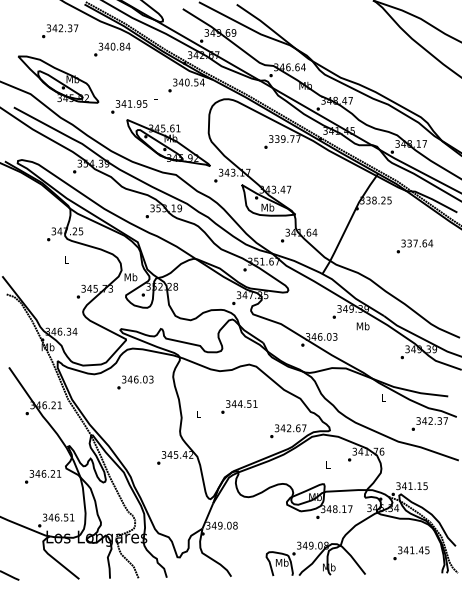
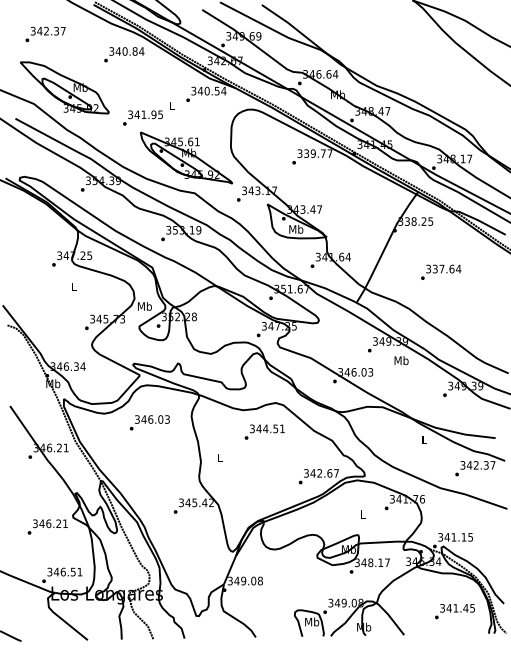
text: (60, 31) -> (46, 34), moved
text: (414, 246) -> (440, 272), moved
text: (239, 406) -> (264, 431), moved

